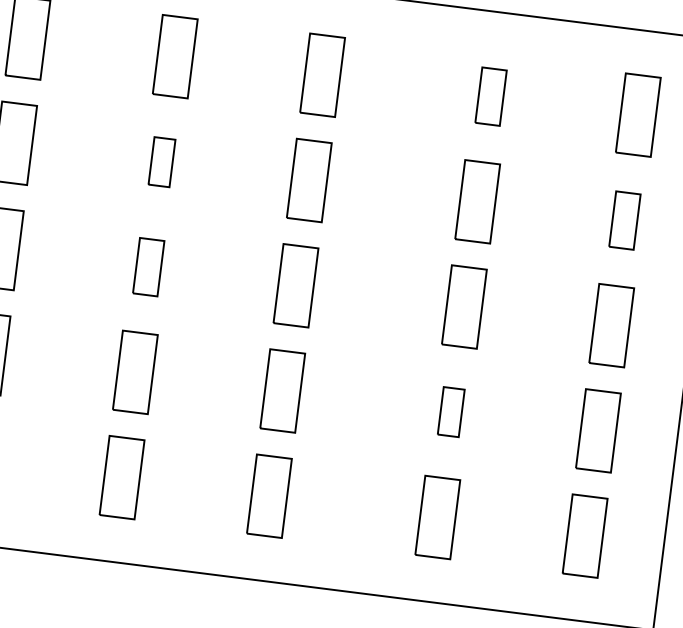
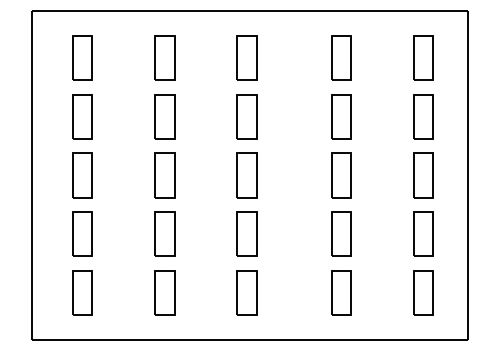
part: (491, 96) -> (341, 57), size x1.43
part: (161, 161) -> (164, 116), size x1.67
part: (624, 220) -> (423, 116), size x1.43
part: (147, 267) -> (164, 175), size x1.43
part: (451, 410) -> (341, 233), size x1.67

